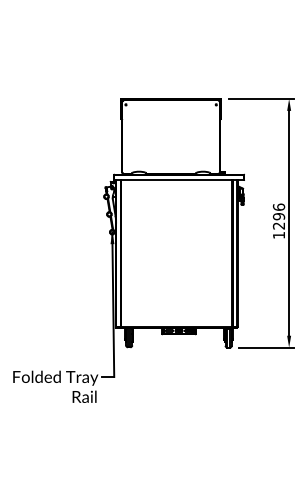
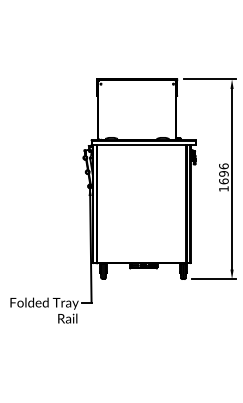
text: (278, 225) -> (223, 181), 1296 -> 1696

